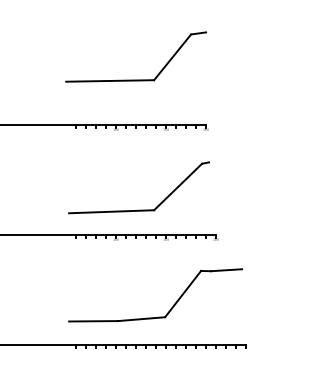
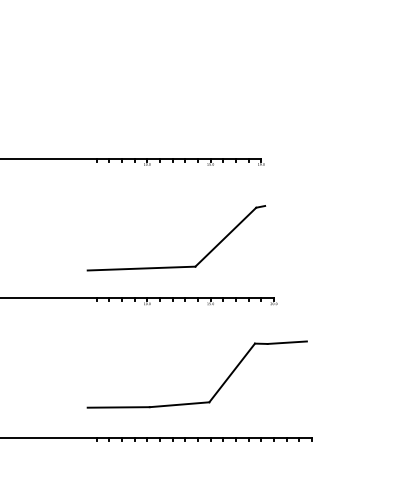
part: (136, 79) -> (172, 101), removed

